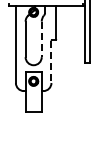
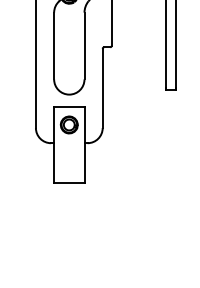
line: (41, 39) -> (84, 46), dashed -> solid
line: (51, 62) -> (102, 89), dashed -> solid

